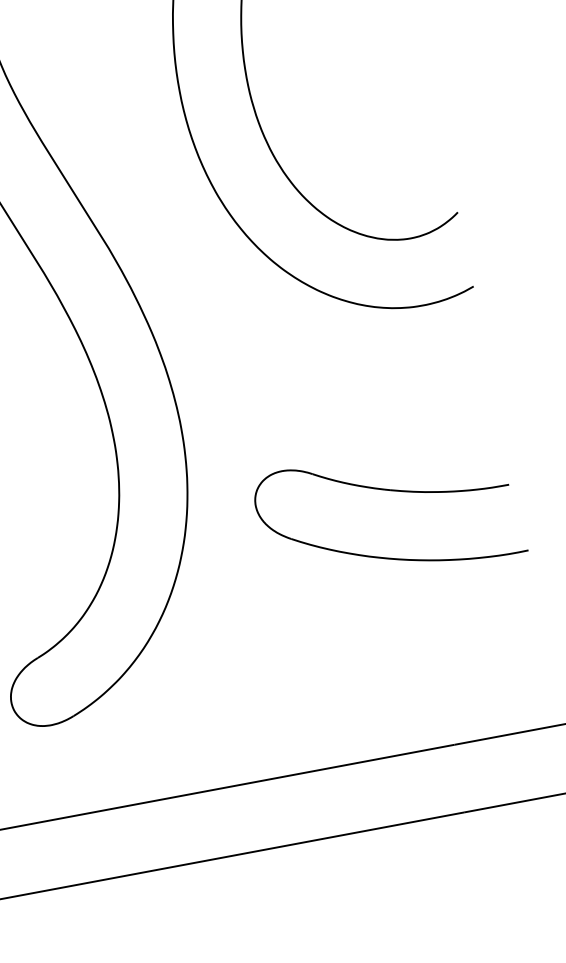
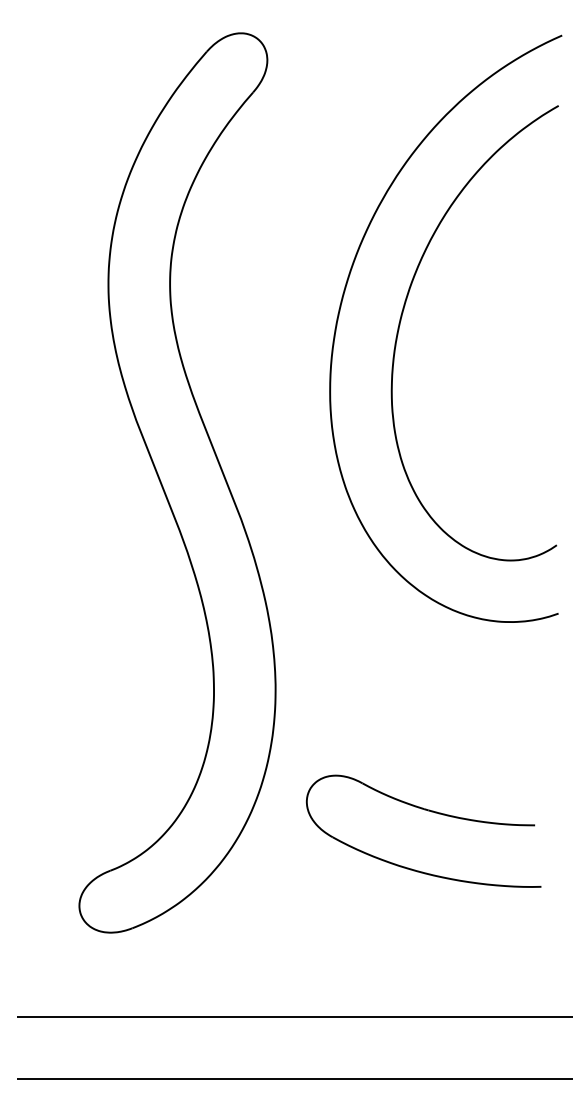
part: (390, 491) -> (428, 811), moved

